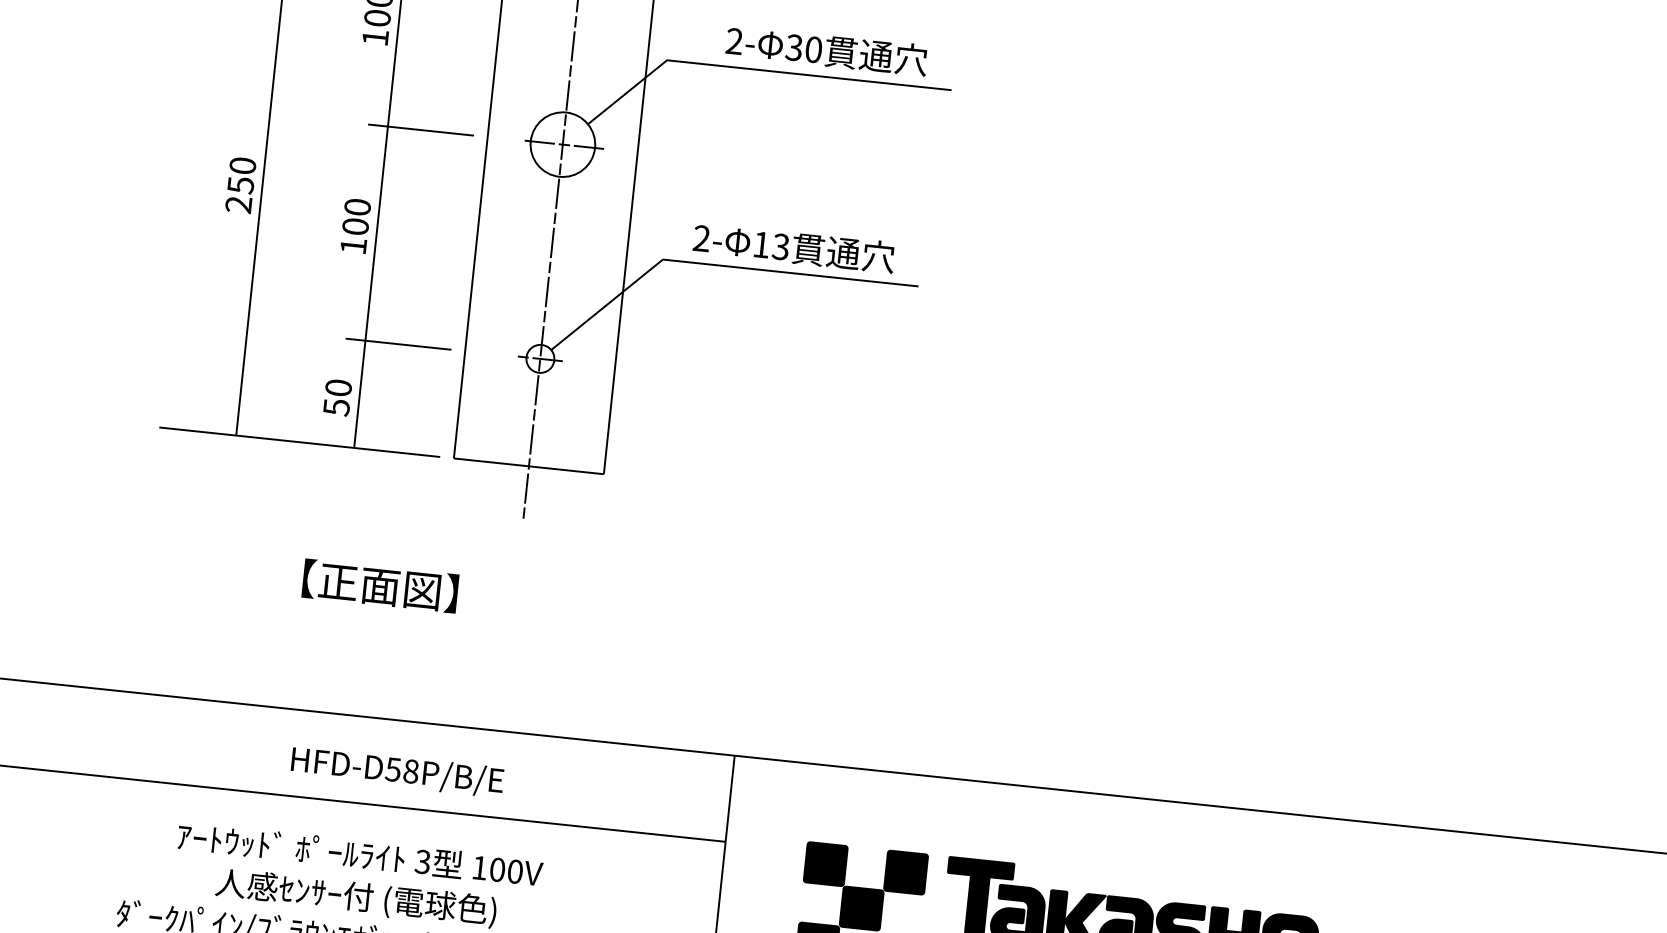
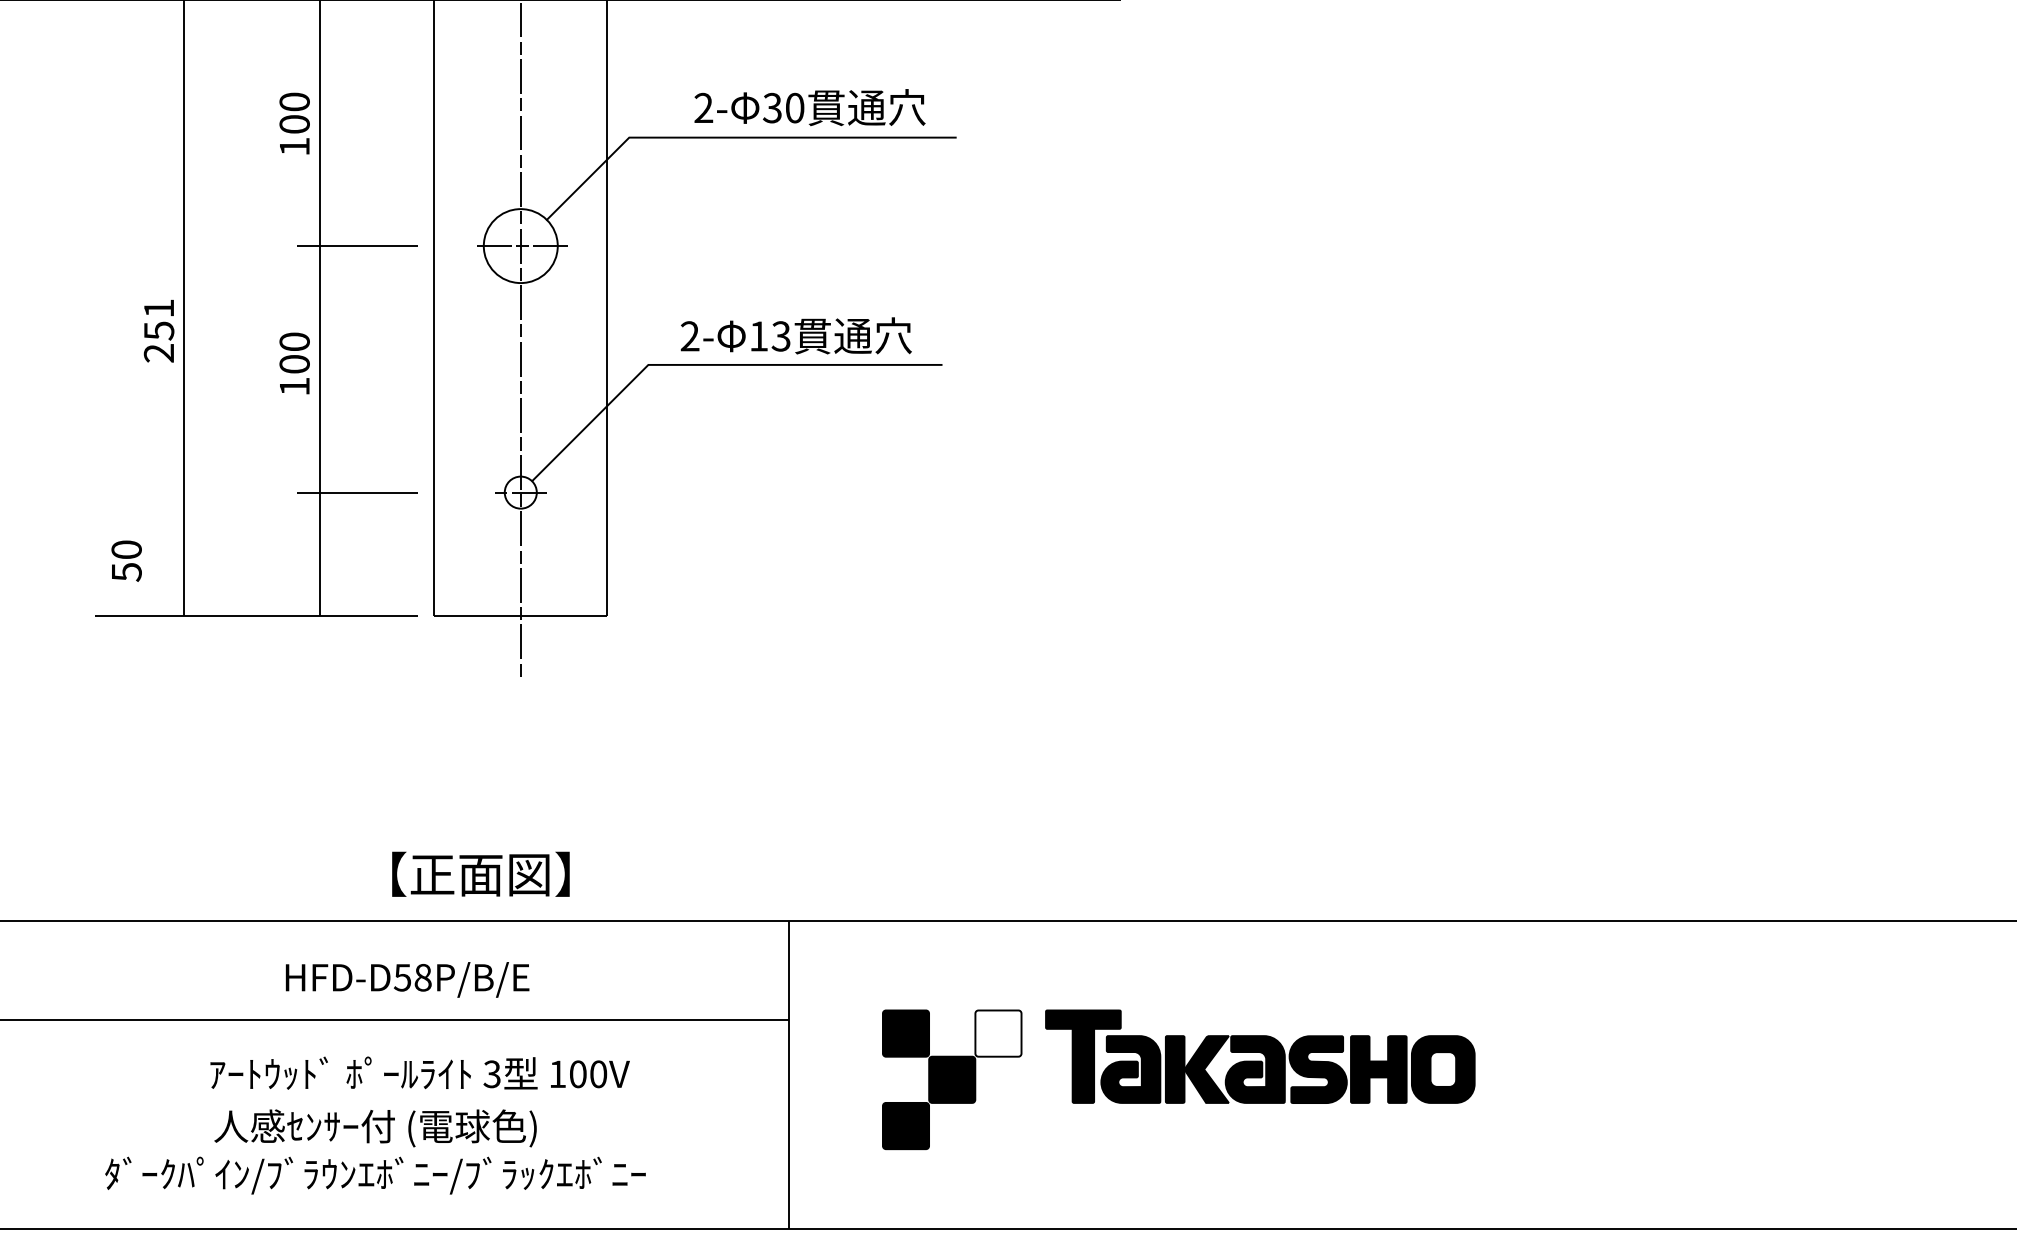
text: (242, 165) -> (158, 308), 250 -> 251
text: (337, 397) -> (126, 560), moved
text: (380, 585) -> (480, 873), moved
text: (359, 853) -> (419, 1072), moved
fill: (906, 872) -> (998, 1033), removed

